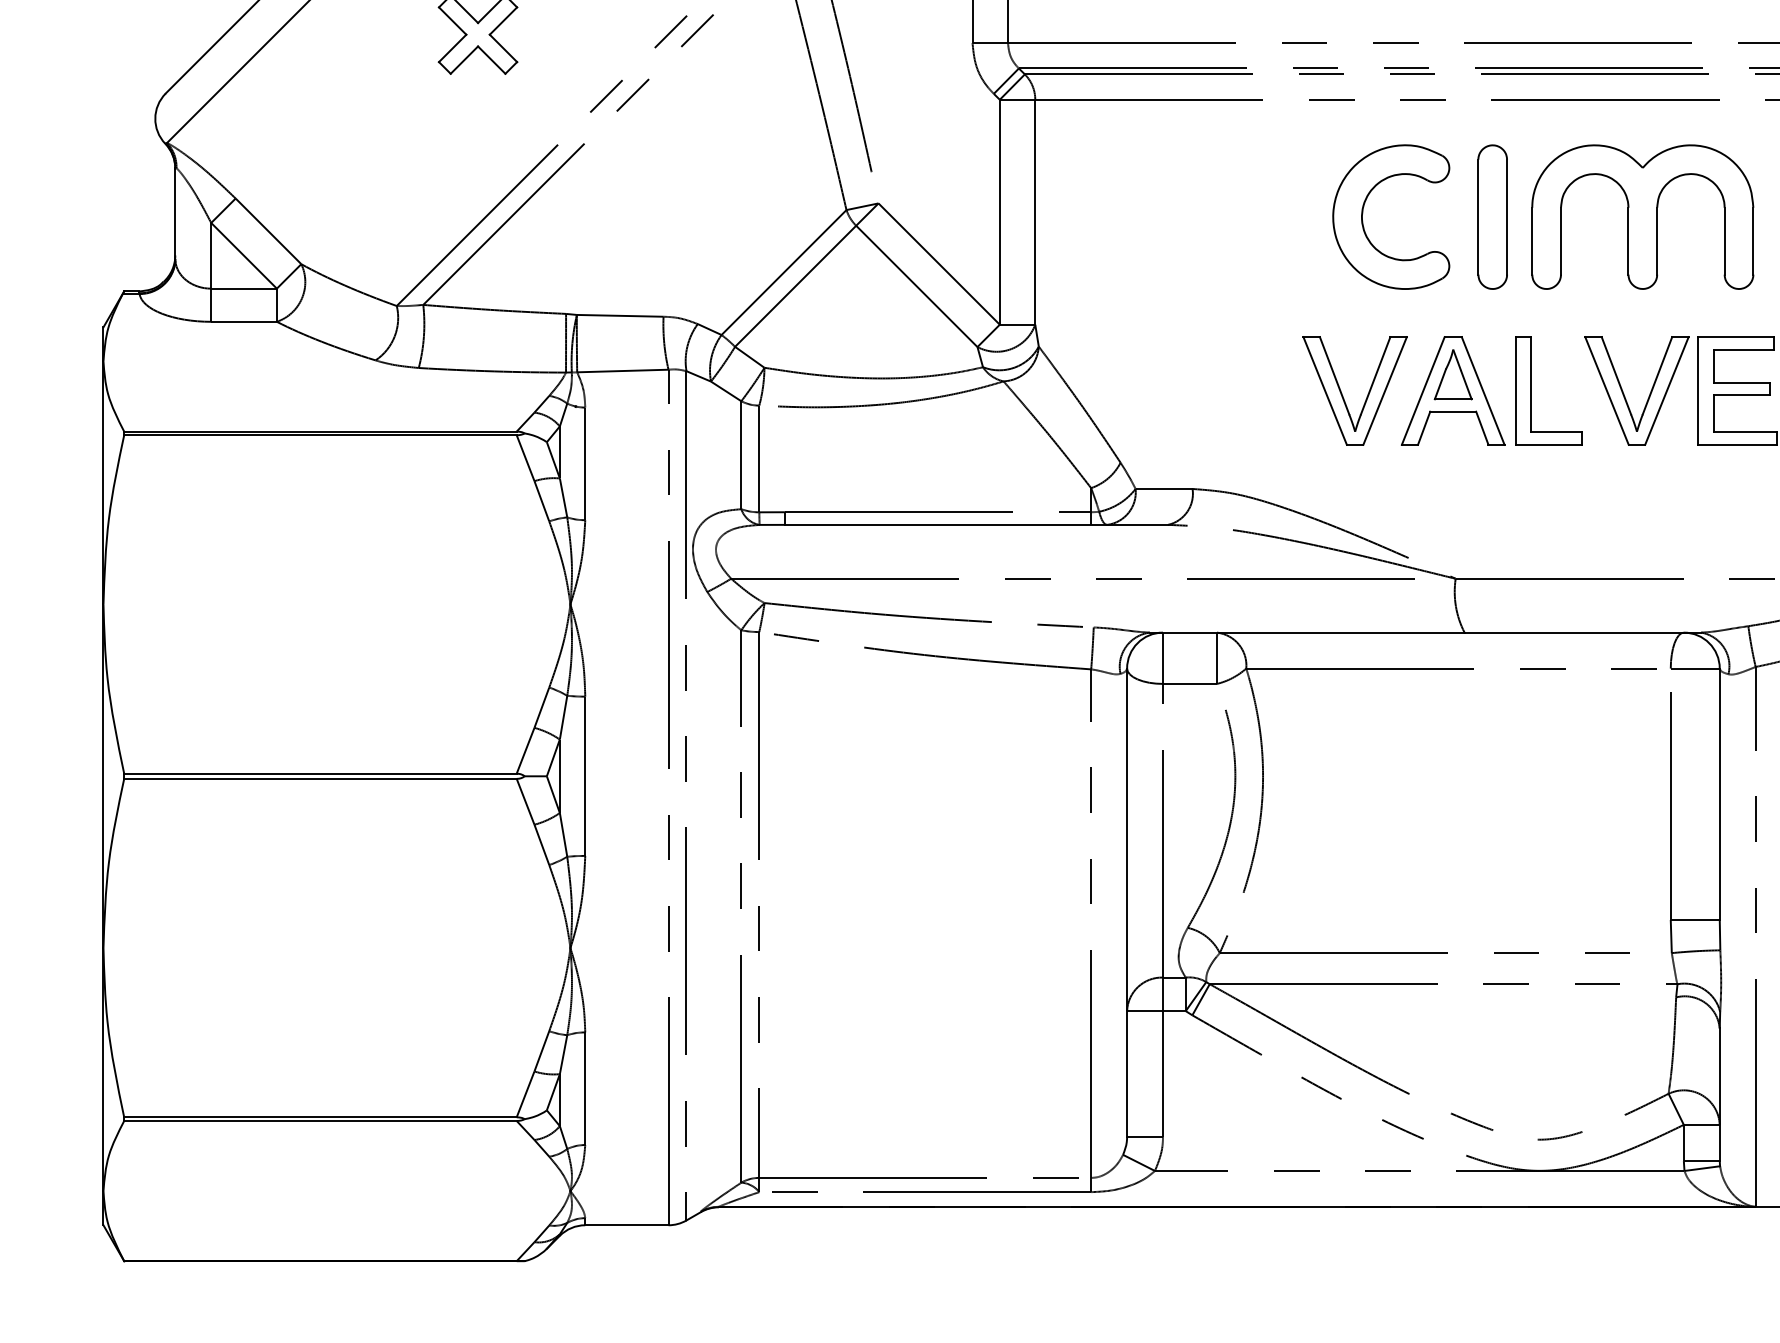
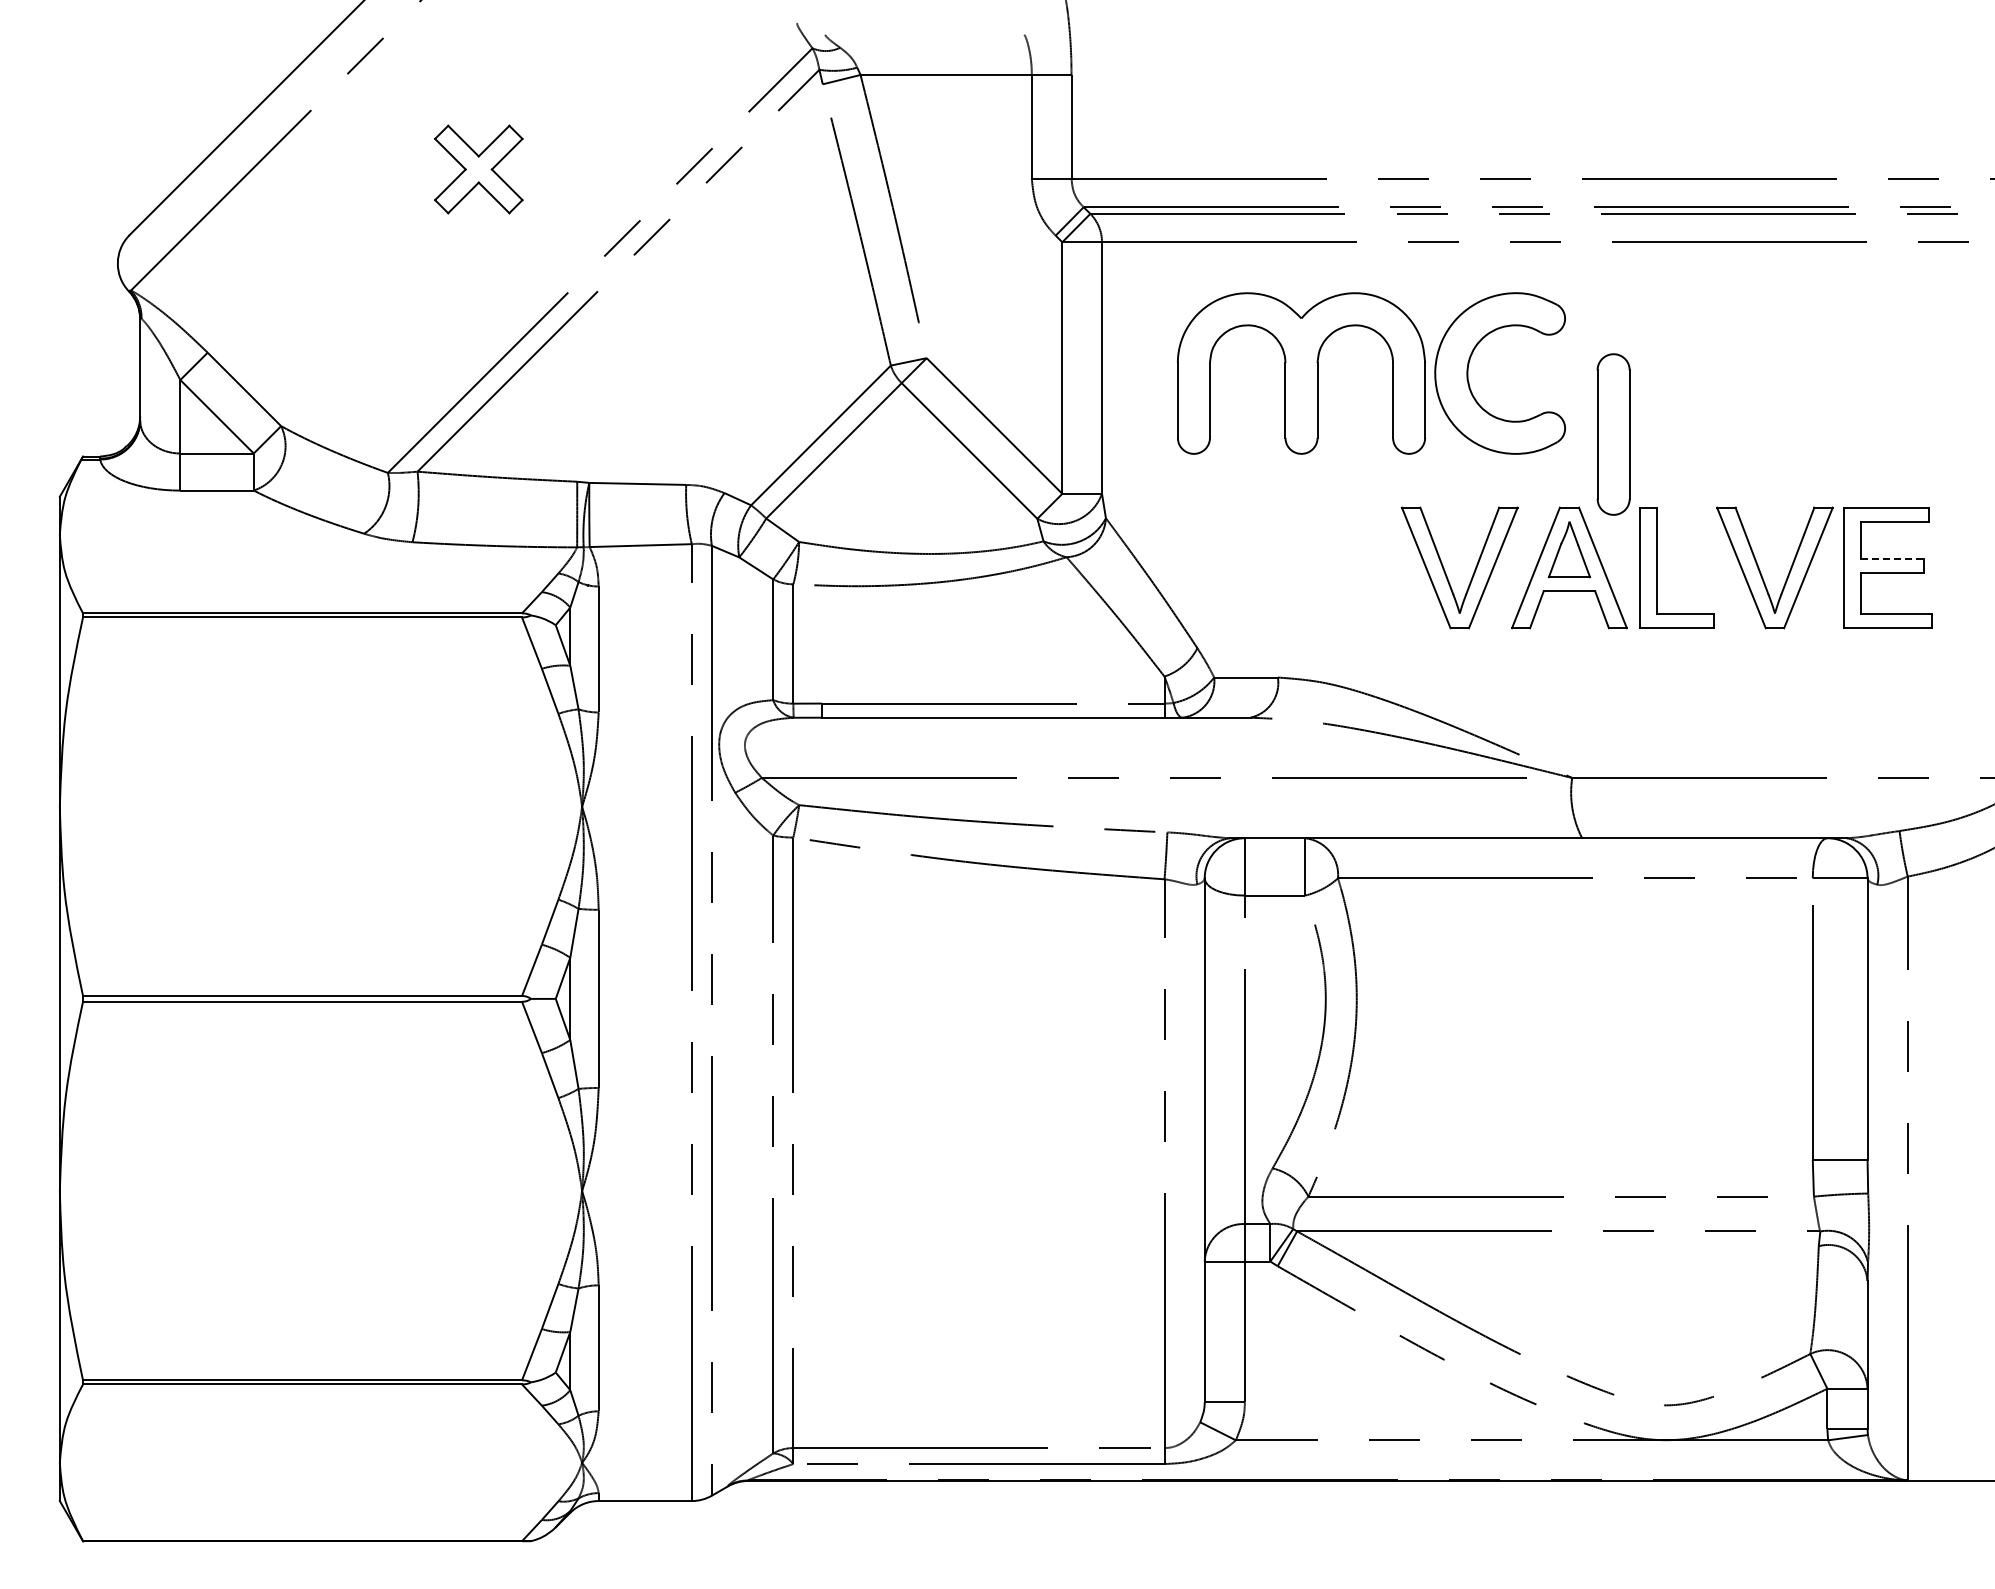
part: (1492, 217) -> (1613, 434), moved
part: (1642, 217) -> (1301, 373), moved
line: (1742, 382) -> (1892, 558), solid -> dashed

